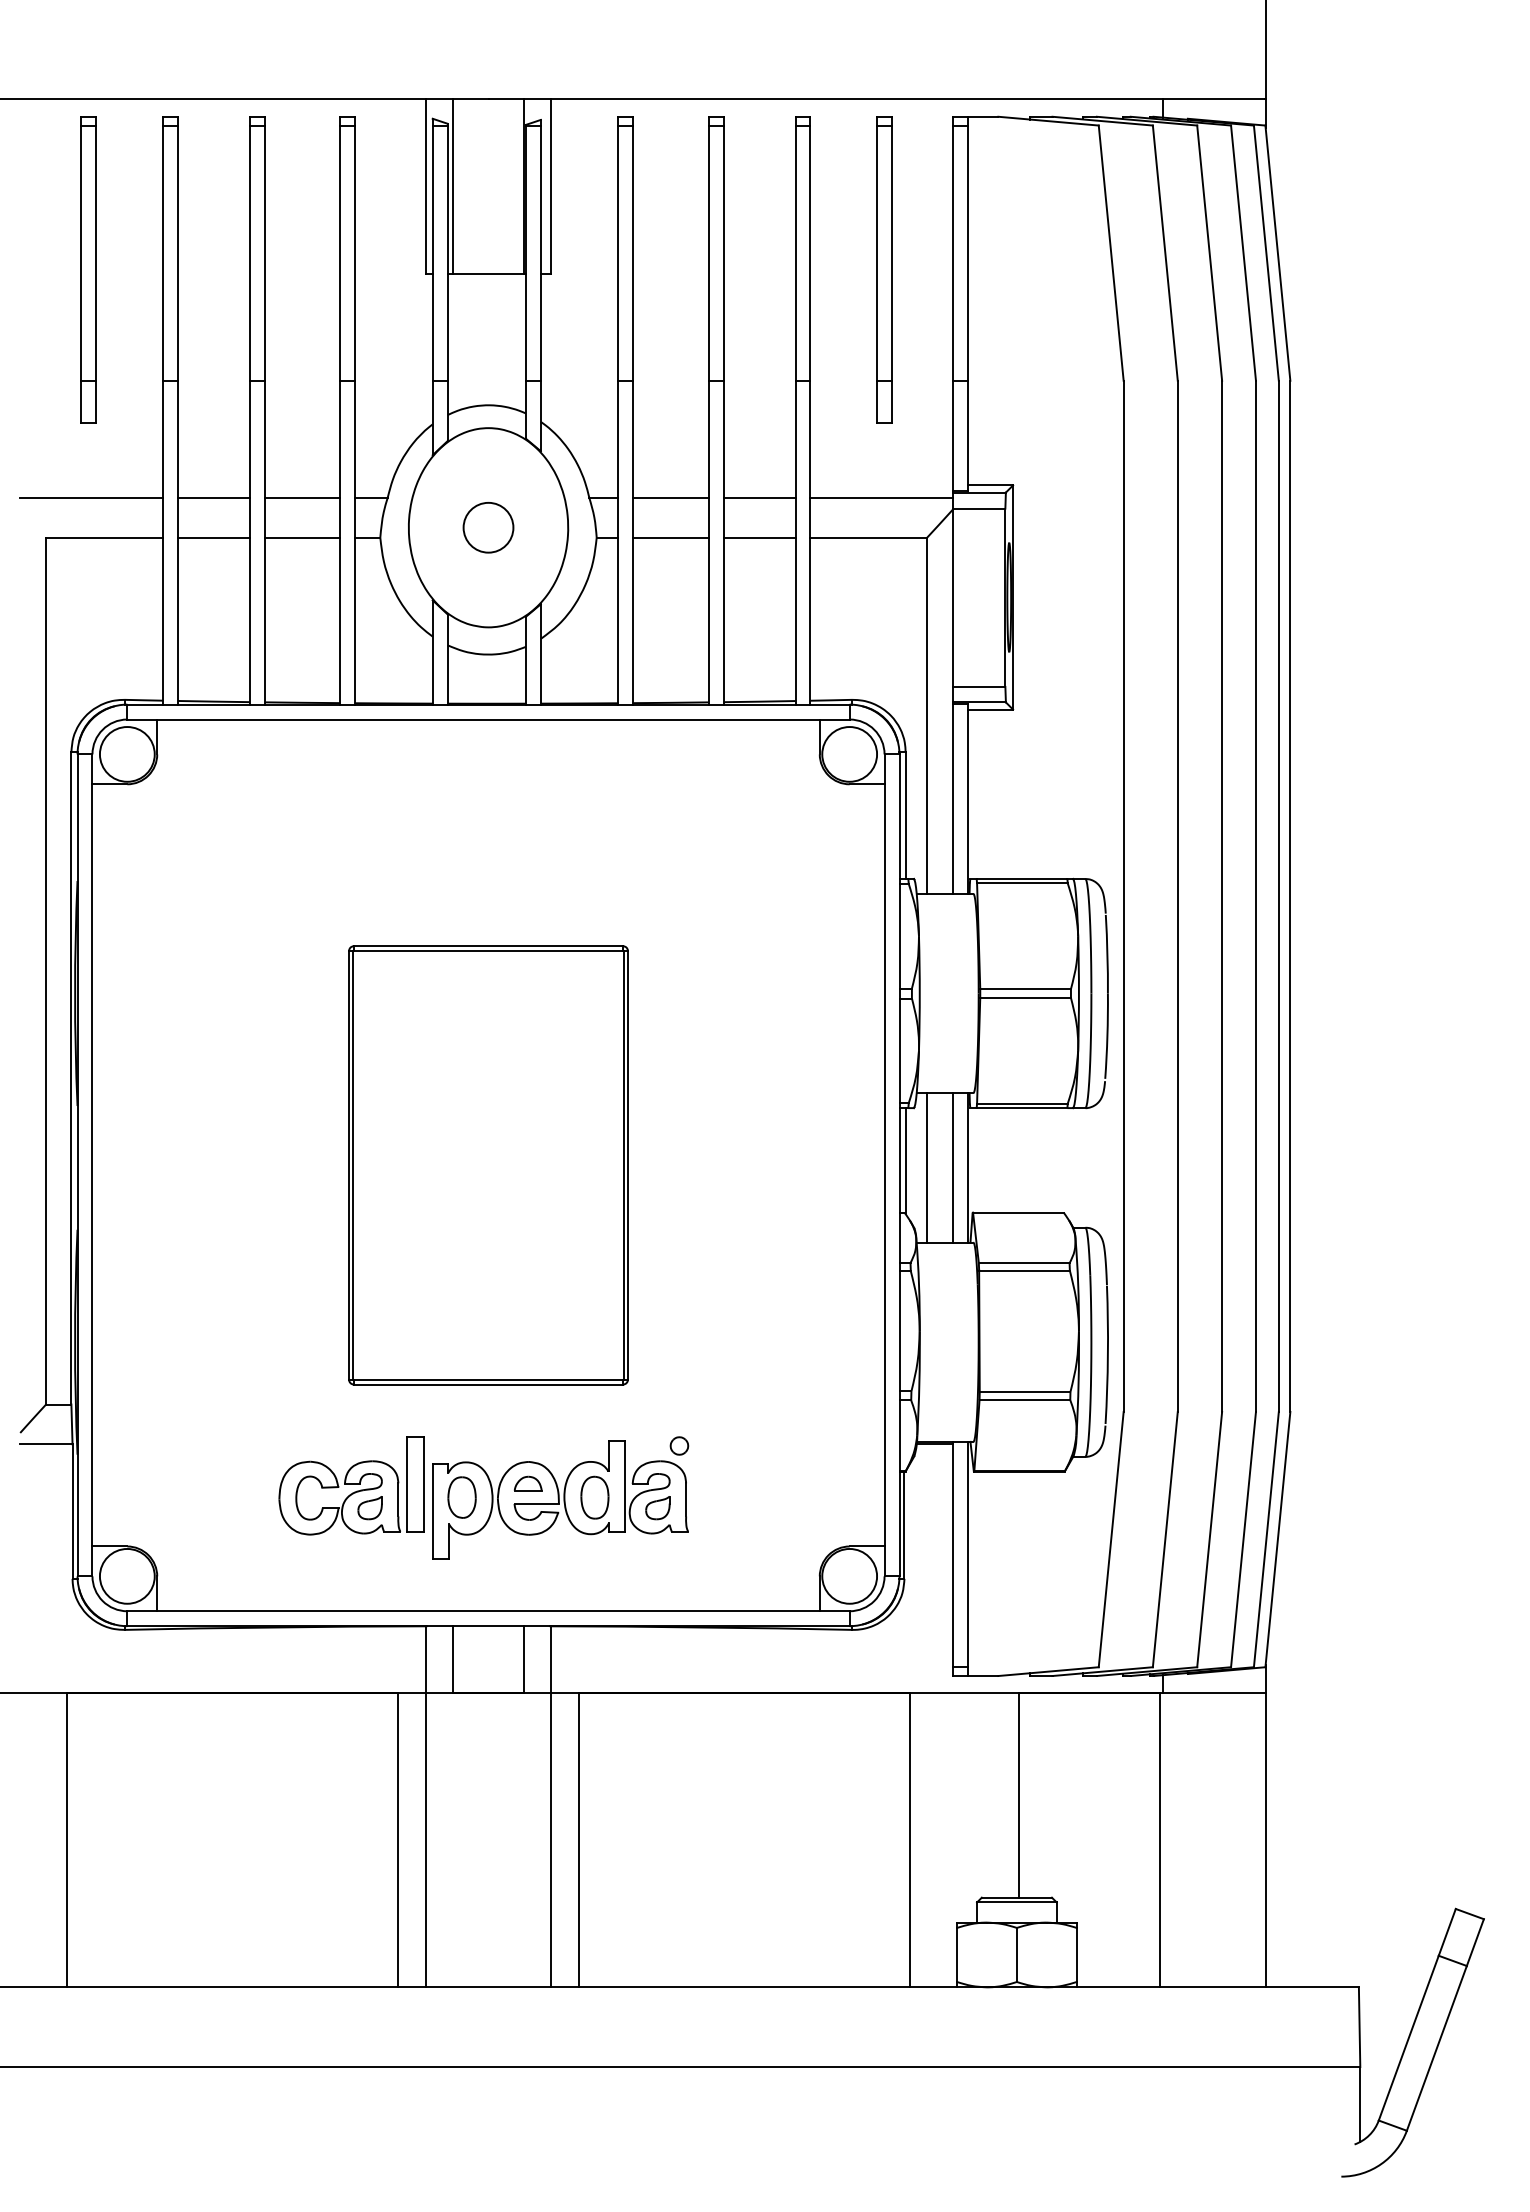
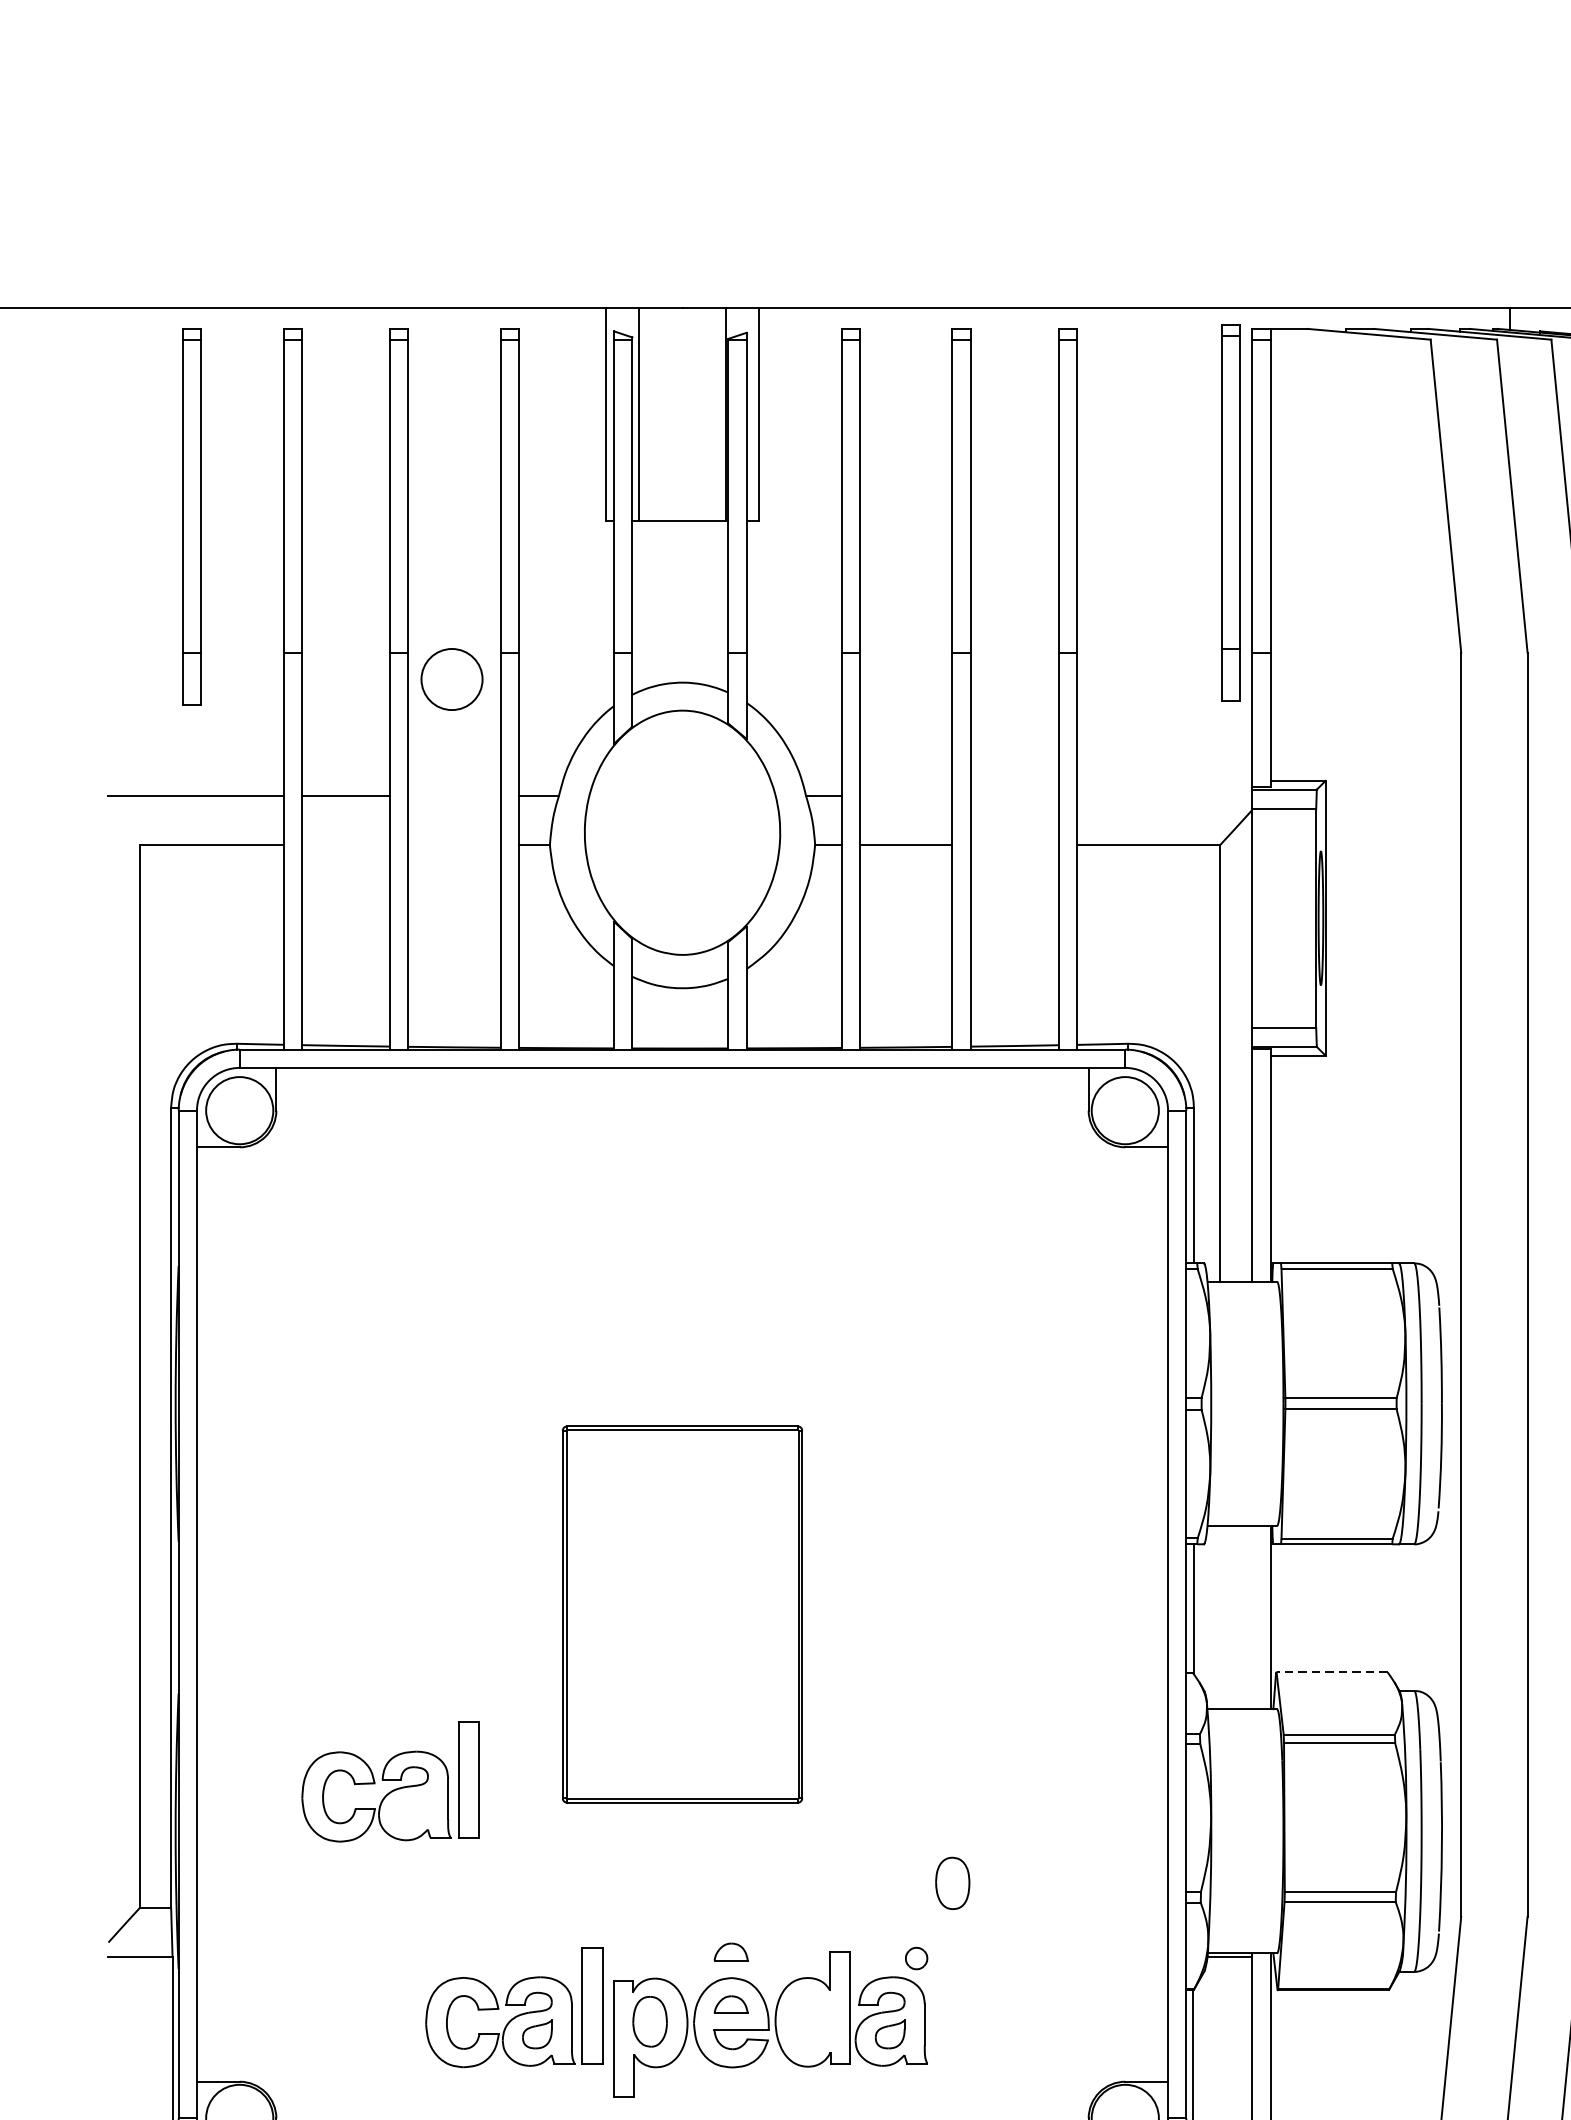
part: (884, 269) -> (1230, 512), moved
line: (302, 497) -> (454, 795), removed
line: (670, 497) -> (905, 795), removed
line: (759, 497) -> (1014, 795), removed
line: (881, 497) -> (1164, 795), removed
circle: (488, 527) -> (452, 679), moved
line: (213, 537) -> (345, 844), removed
line: (302, 537) -> (454, 844), removed
line: (759, 537) -> (1014, 844), removed
part: (488, 1165) -> (682, 1614), size x0.7
line: (927, 1167) -> (1220, 1617), removed
line: (953, 1167) -> (1252, 1617), removed
line: (1017, 1212) -> (1331, 1672), solid -> dashed
part: (250, 1301) -> (390, 1781), added
part: (527, 1440) -> (730, 1951), added
part: (594, 1497) -> (952, 1883), moved

